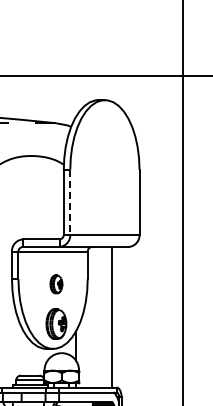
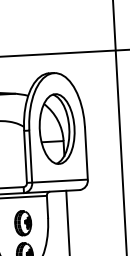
part: (104, 169) -> (56, 128), added
line: (70, 202) -> (30, 156), dashed -> solid
part: (56, 284) -> (23, 223), size x1.67

